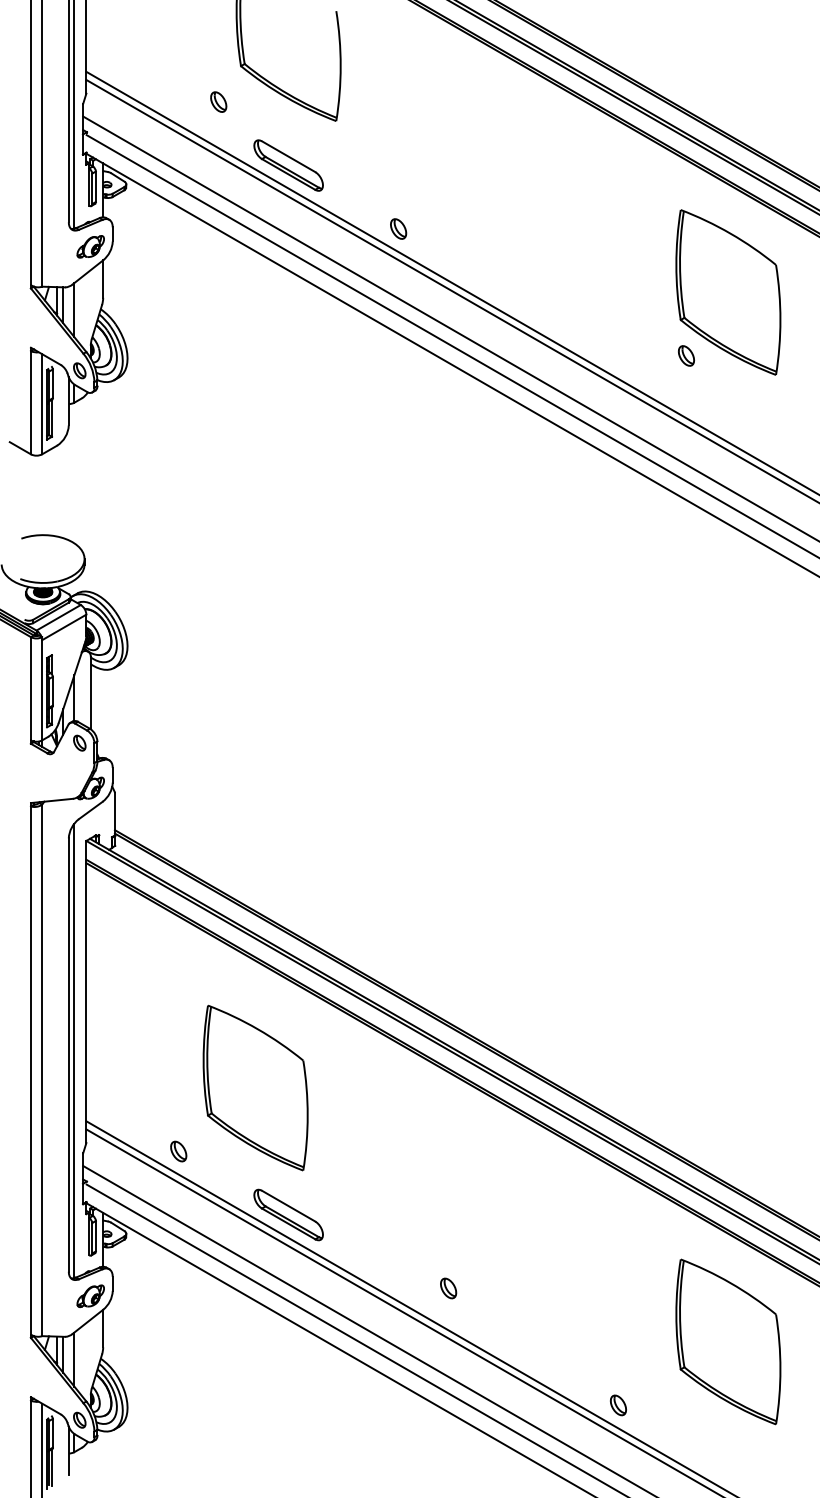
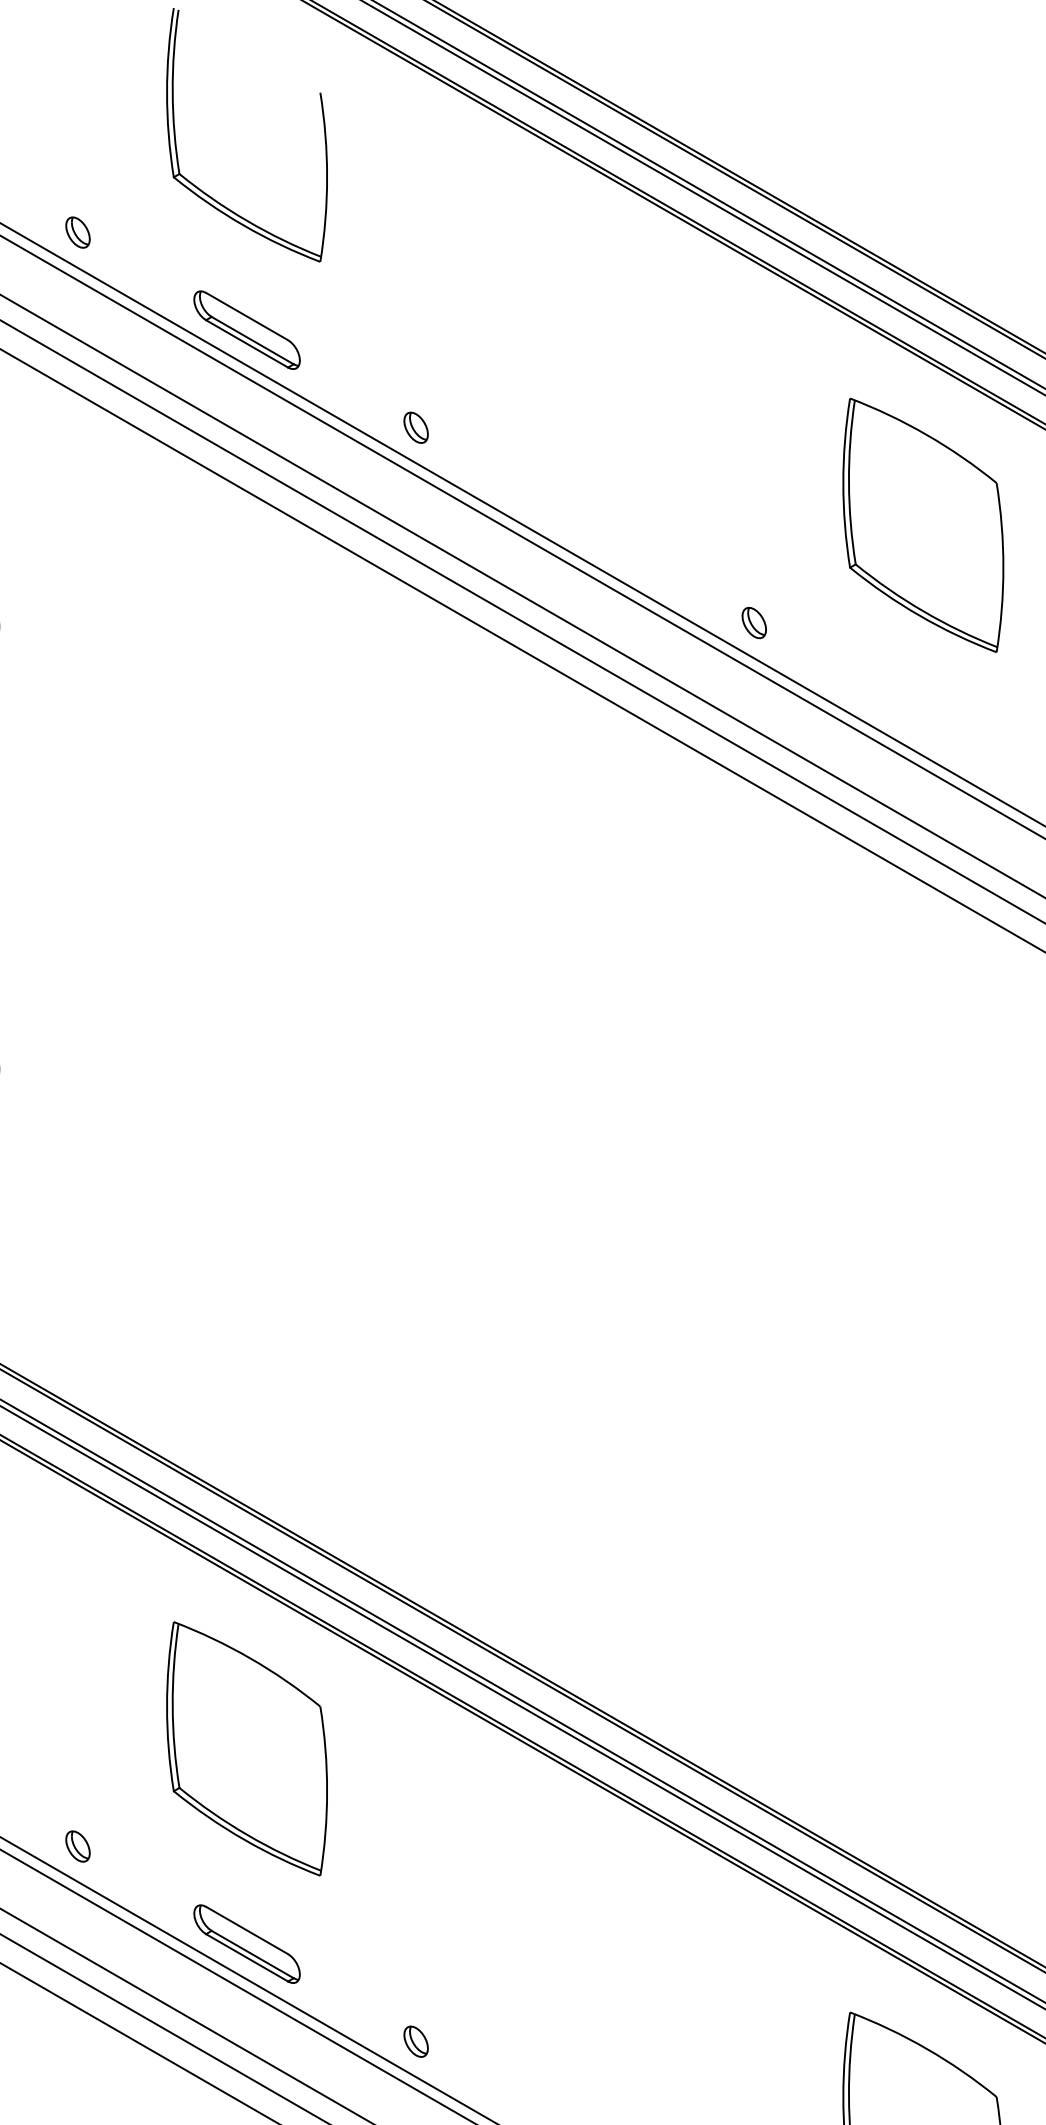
part: (218, 101) -> (77, 231), moved
part: (686, 355) -> (754, 622), moved
part: (255, 1087) -> (246, 1748), moved
part: (448, 1288) -> (416, 2041), moved

